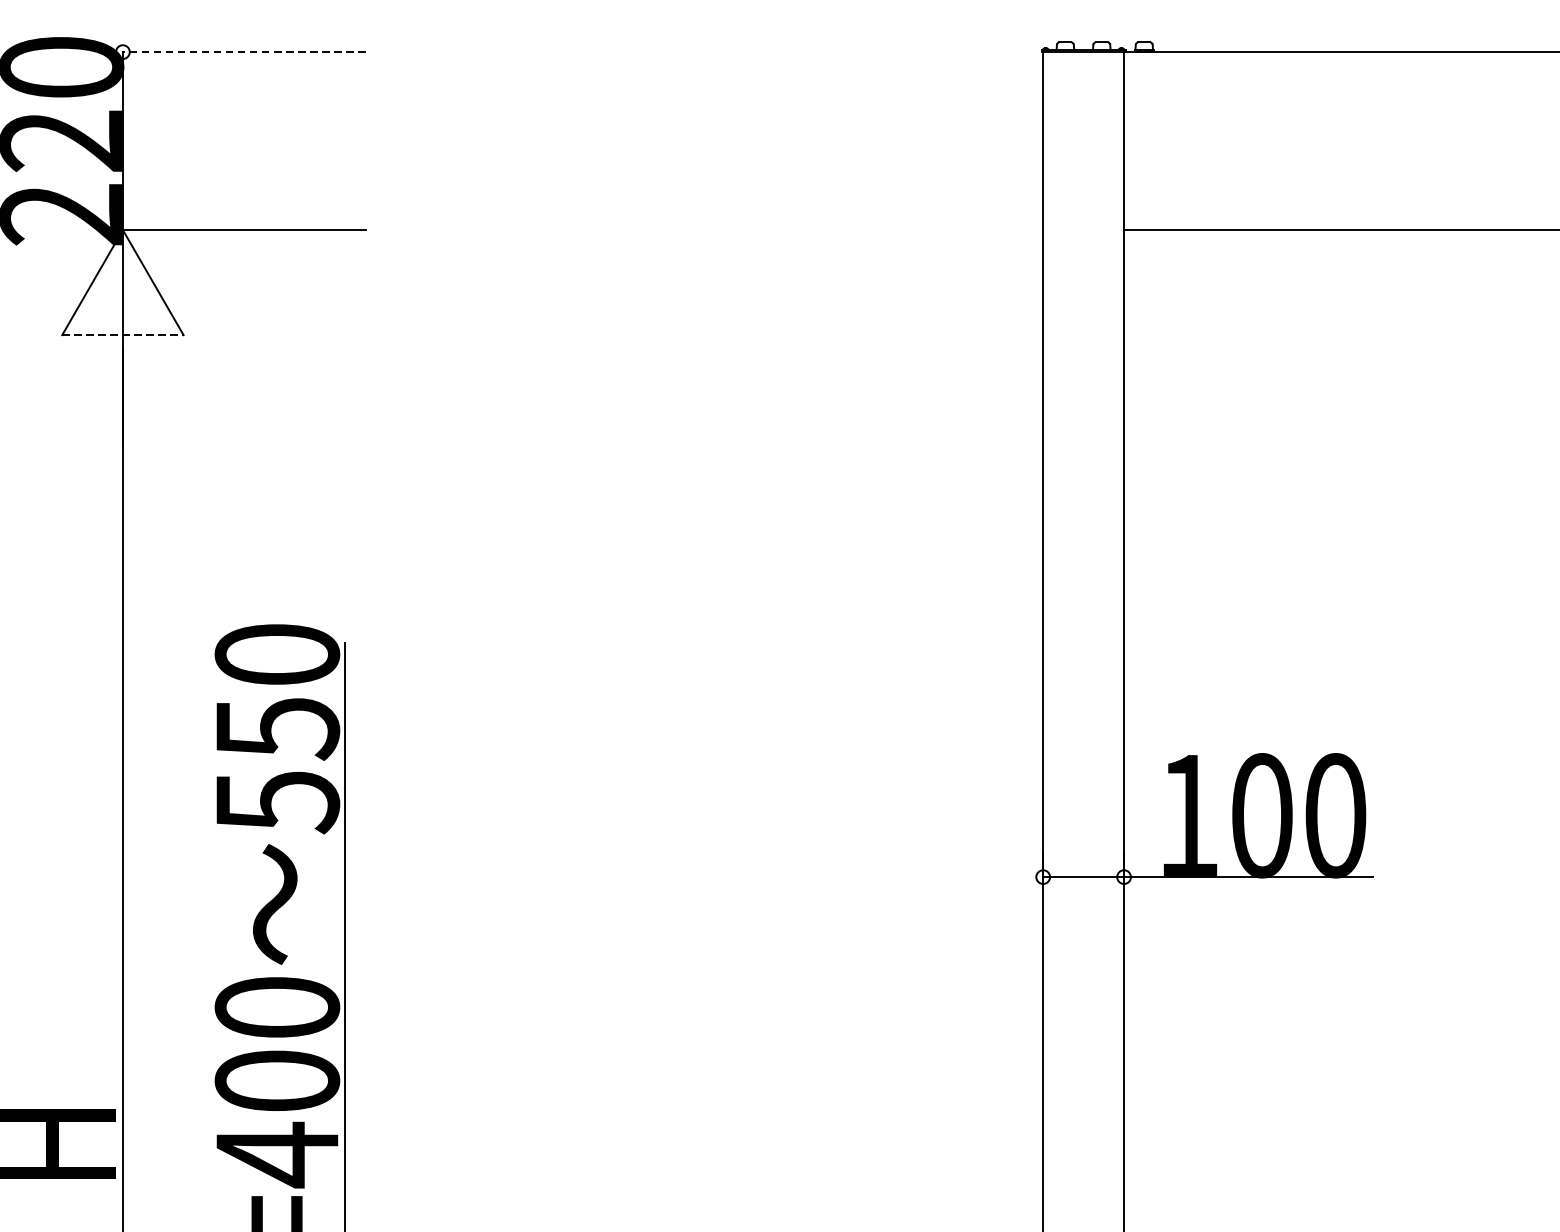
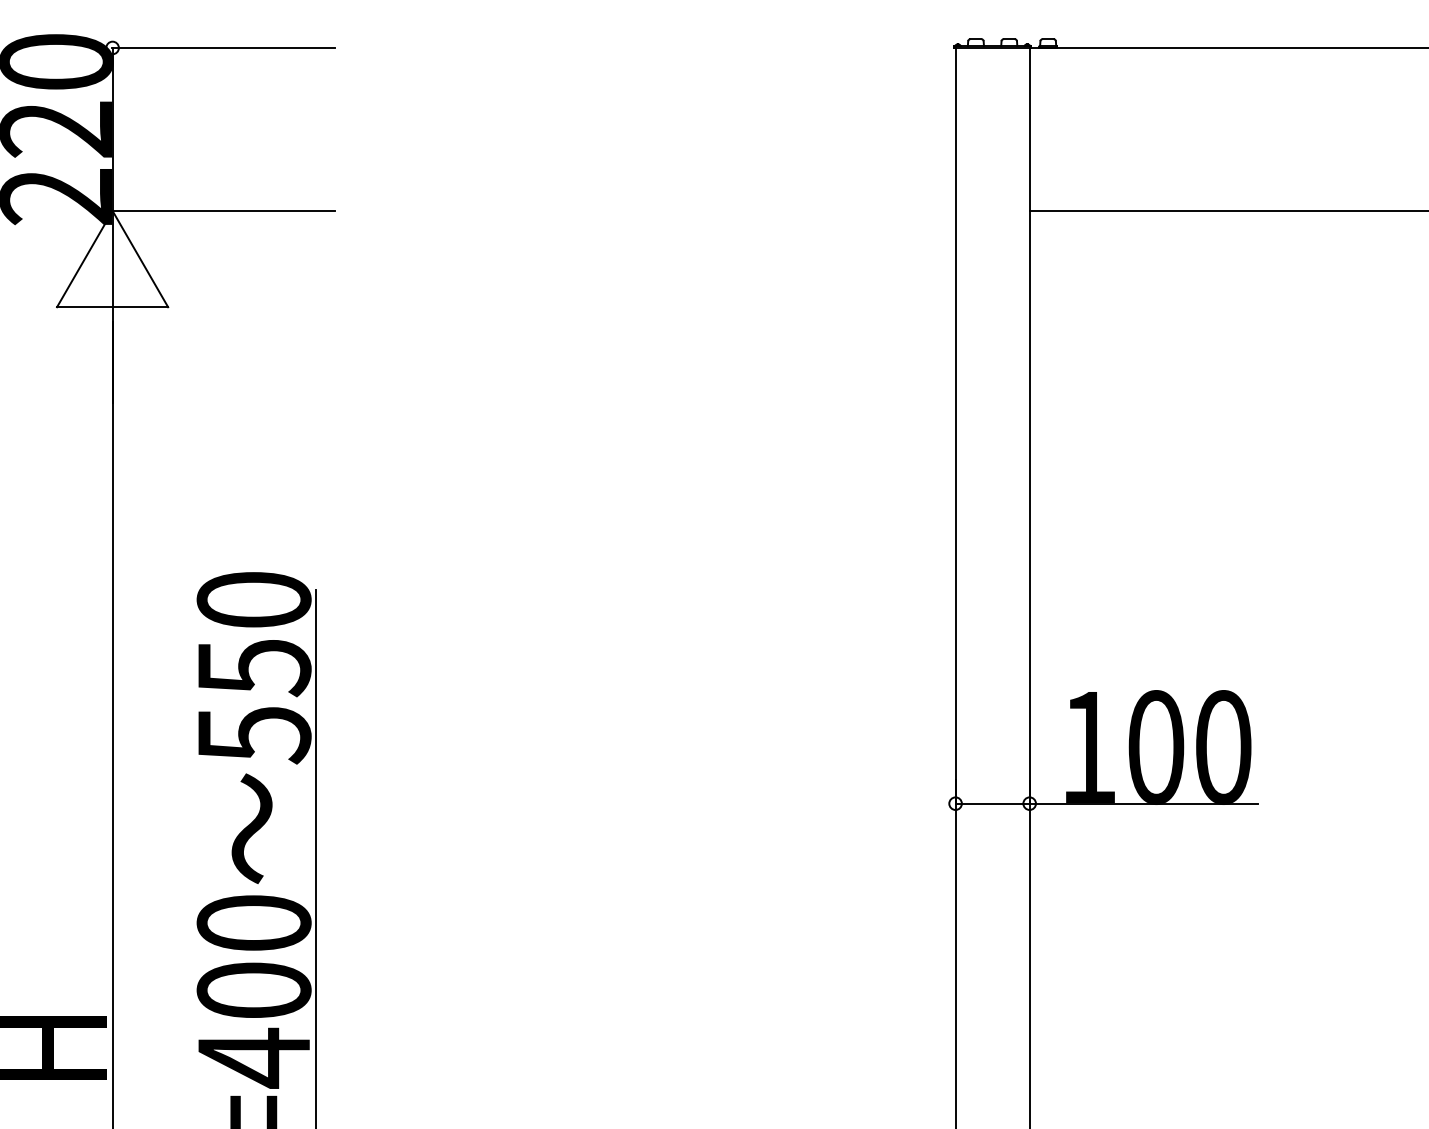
line: (243, 51) -> (223, 47), dashed -> solid
line: (122, 335) -> (112, 307), dashed -> solid

